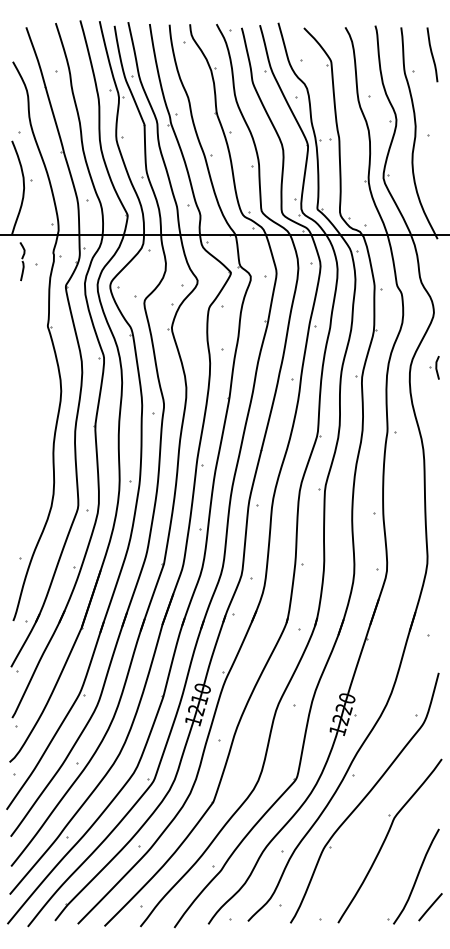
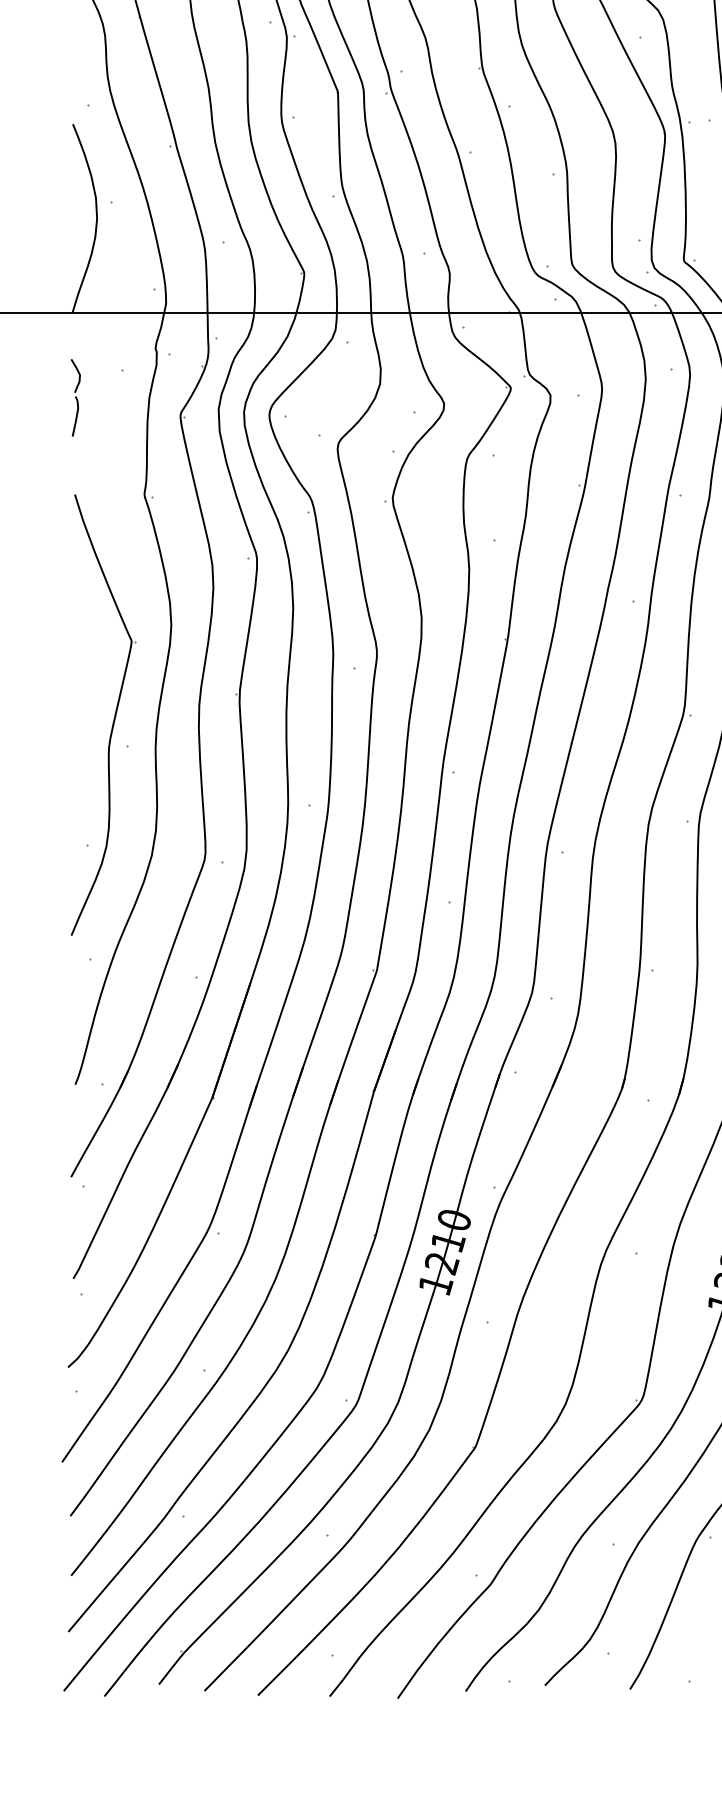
part: (22, 261) -> (75, 397), moved
part: (27, 436) -> (103, 715), added

